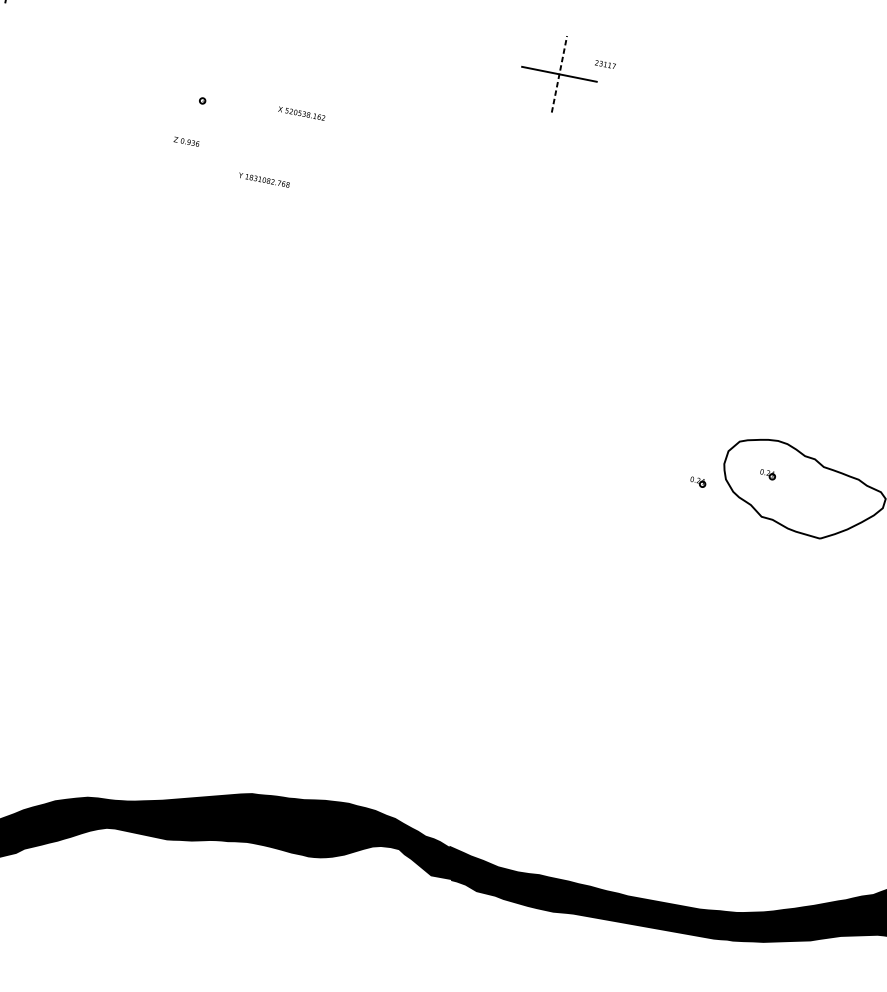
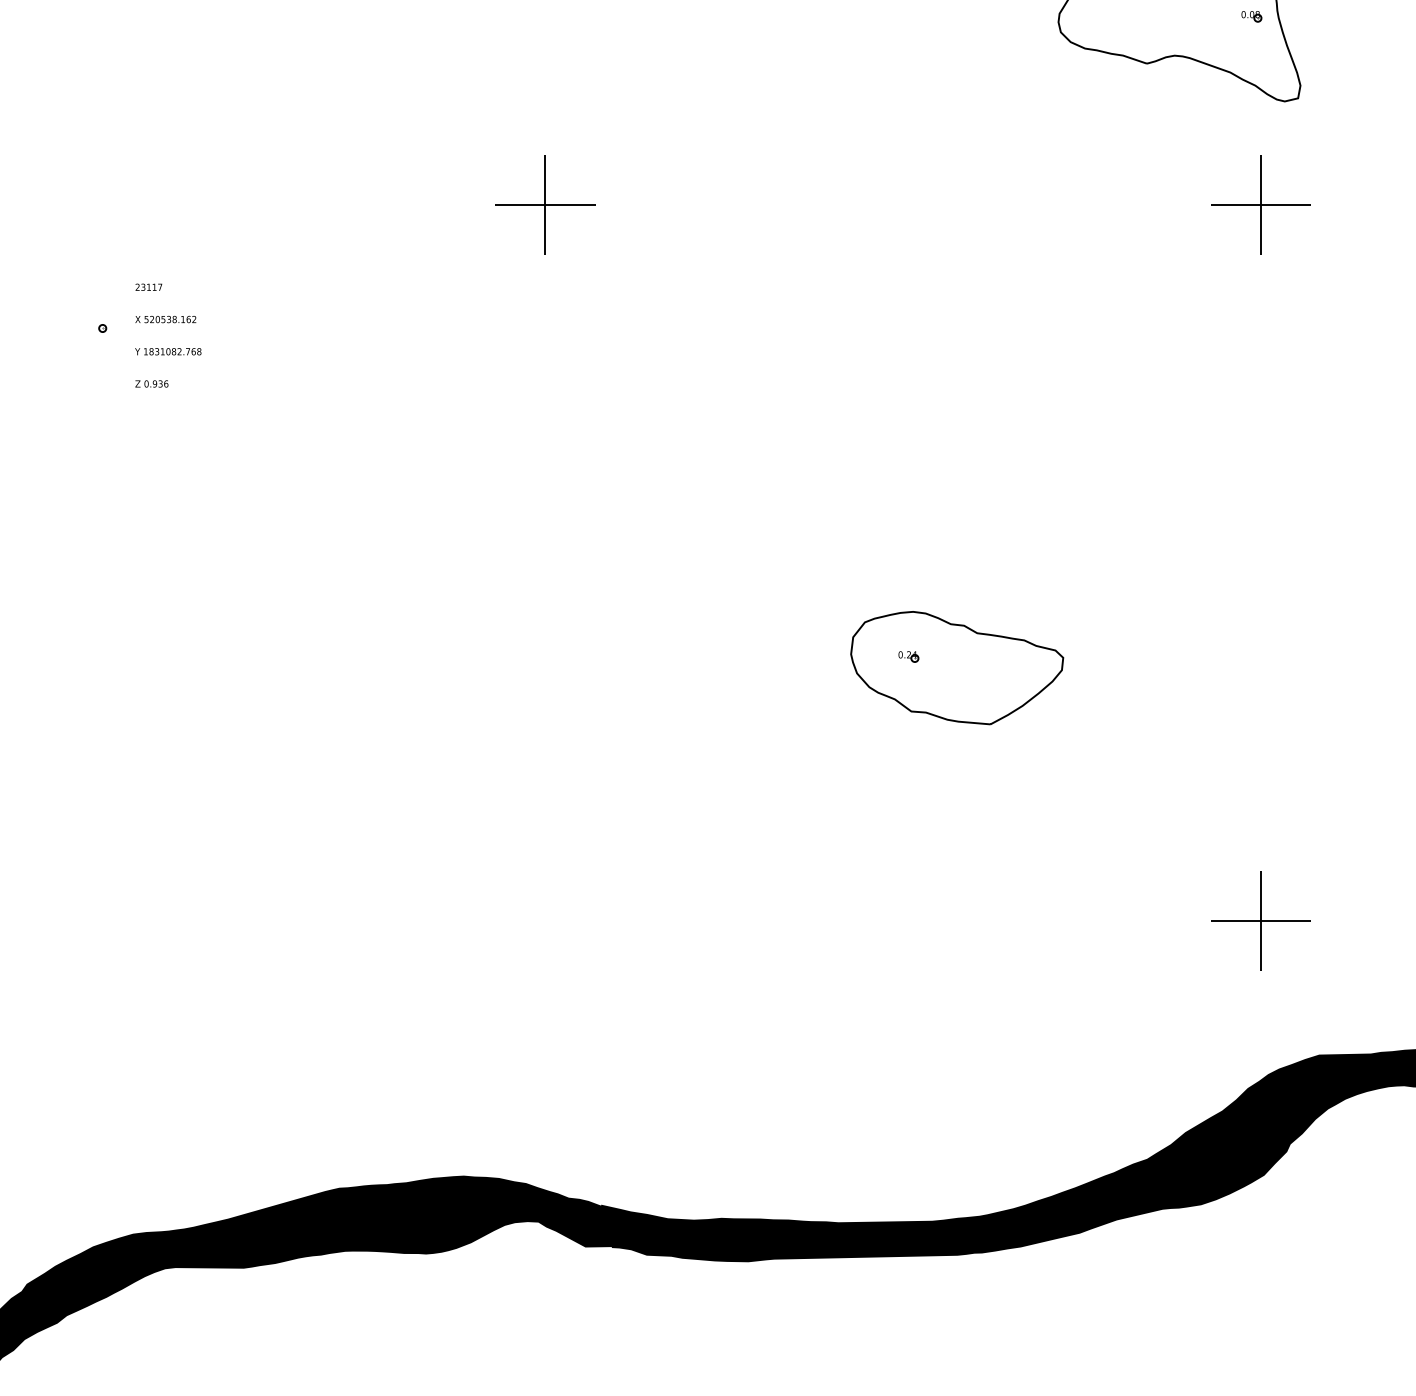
text: (605, 63) -> (148, 286), moved
line: (559, 74) -> (545, 205), dashed -> solid
text: (301, 113) -> (165, 319), moved
text: (186, 141) -> (151, 383), moved
text: (264, 180) -> (168, 351), moved
part: (698, 481) -> (822, 683), removed

